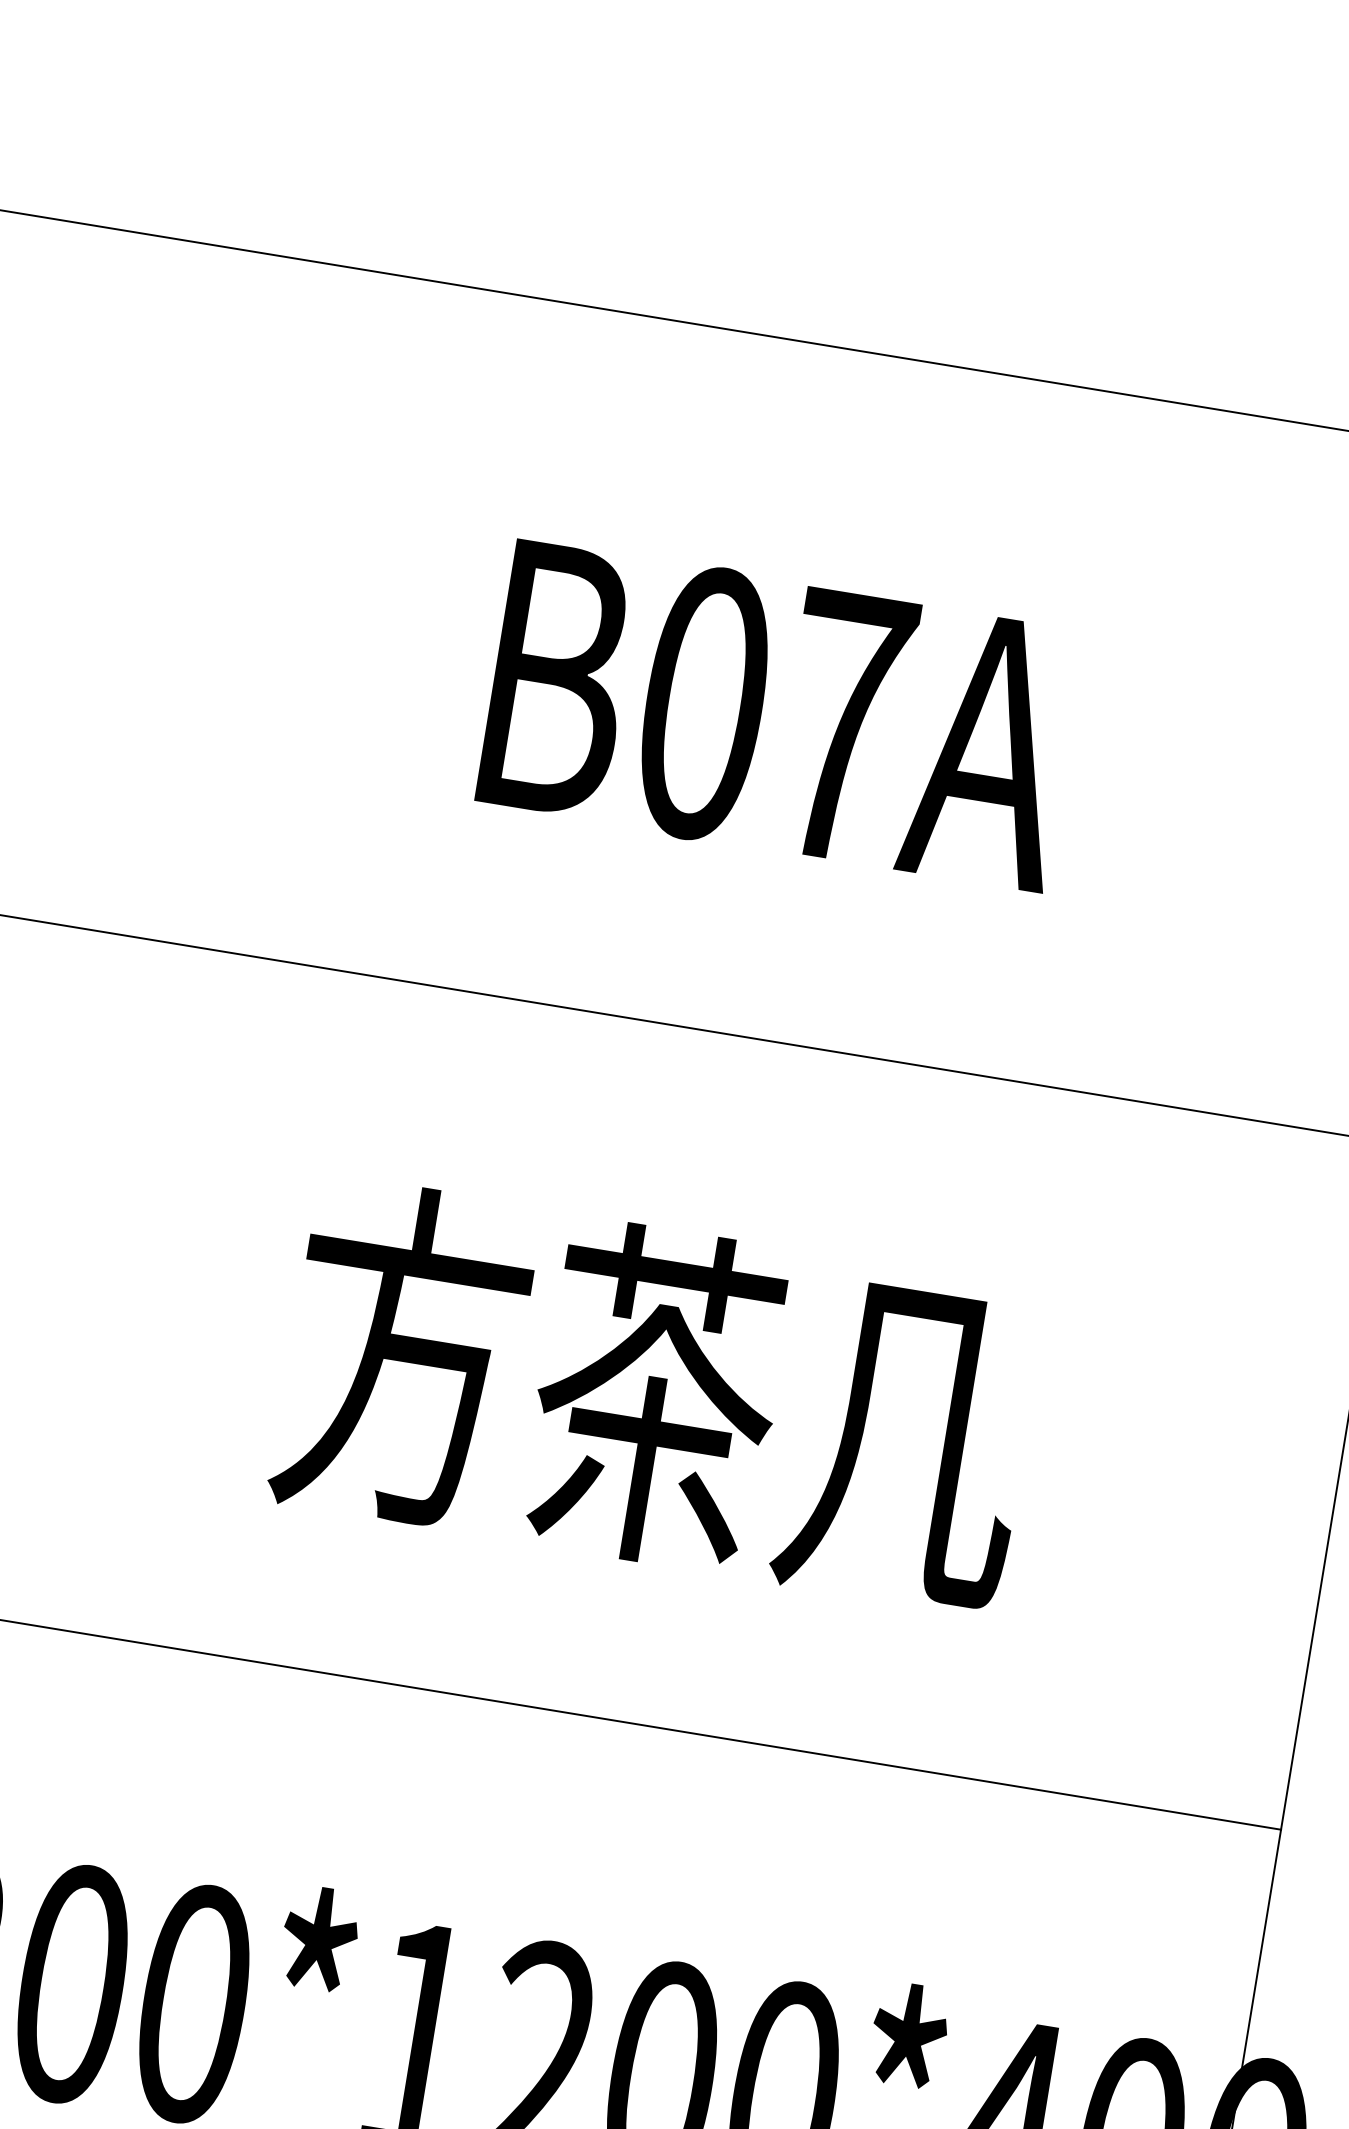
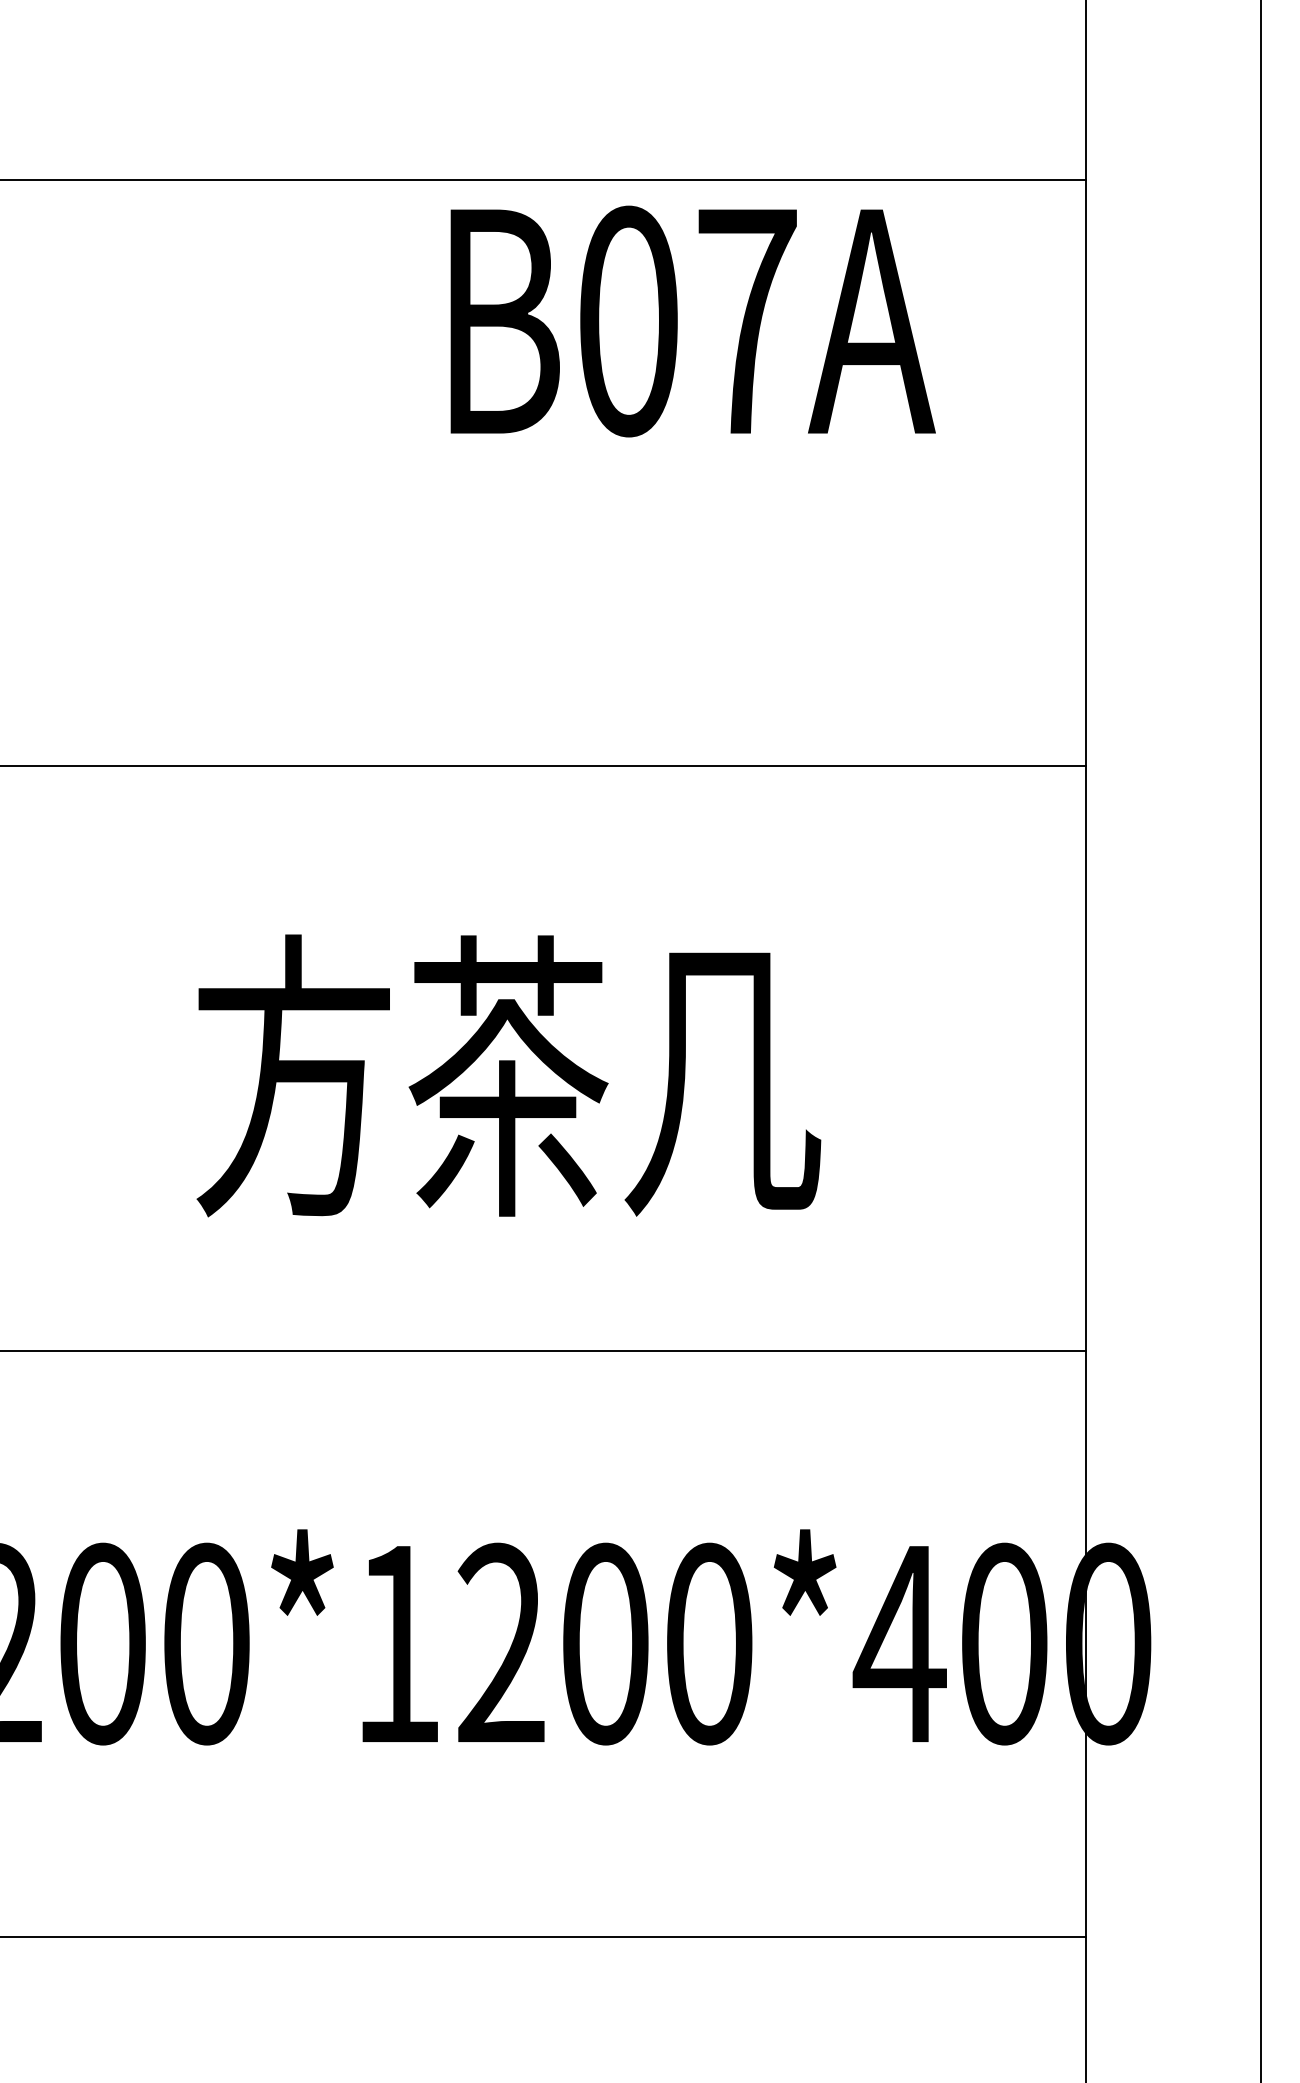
text: (779, 715) -> (692, 321), moved

